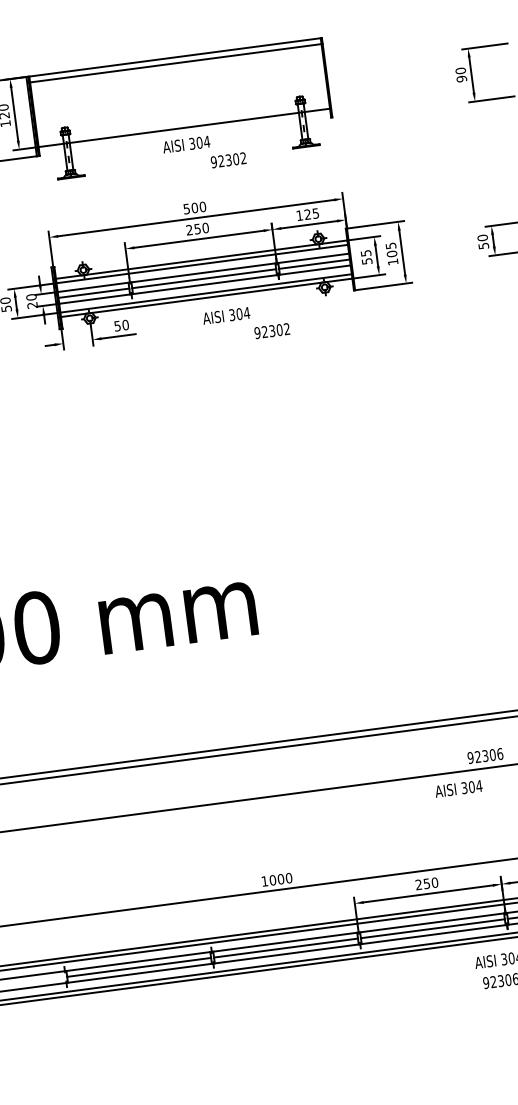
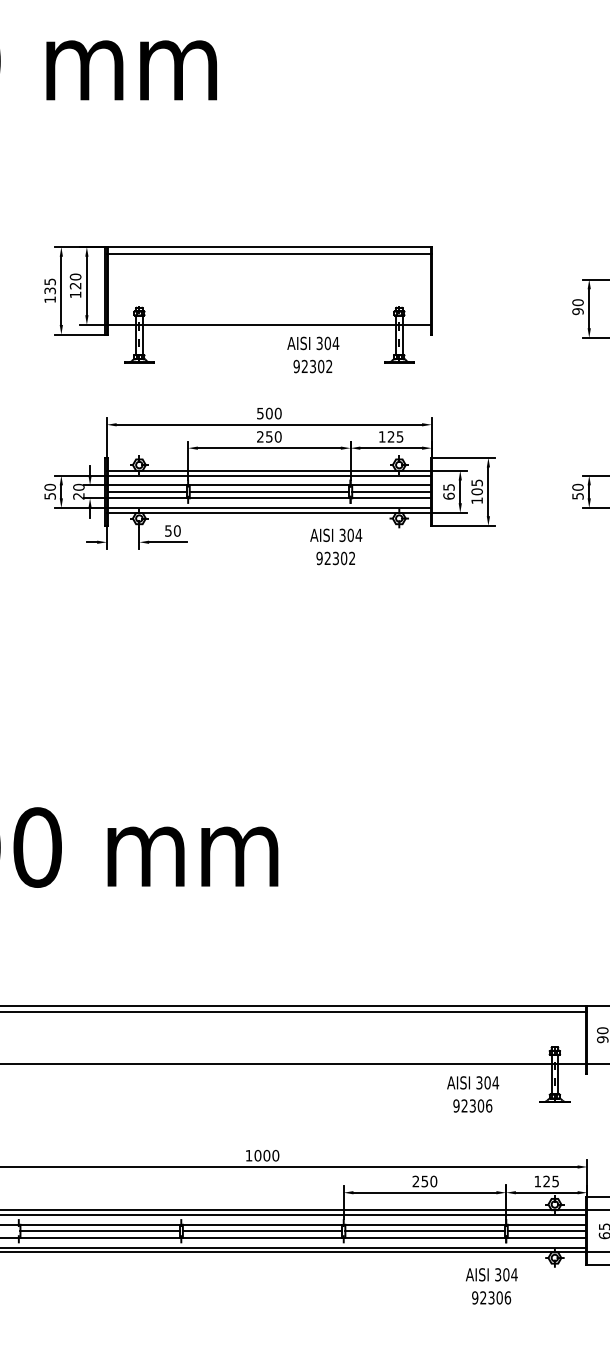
text: (186, 144) -> (313, 343), moved
text: (366, 260) -> (448, 495), 55 -> 65
text: (226, 315) -> (336, 534), moved
text: (485, 755) -> (472, 1105), moved

